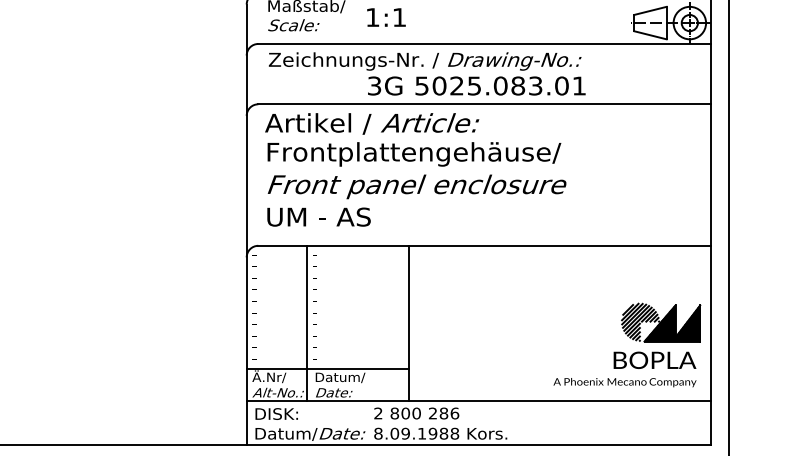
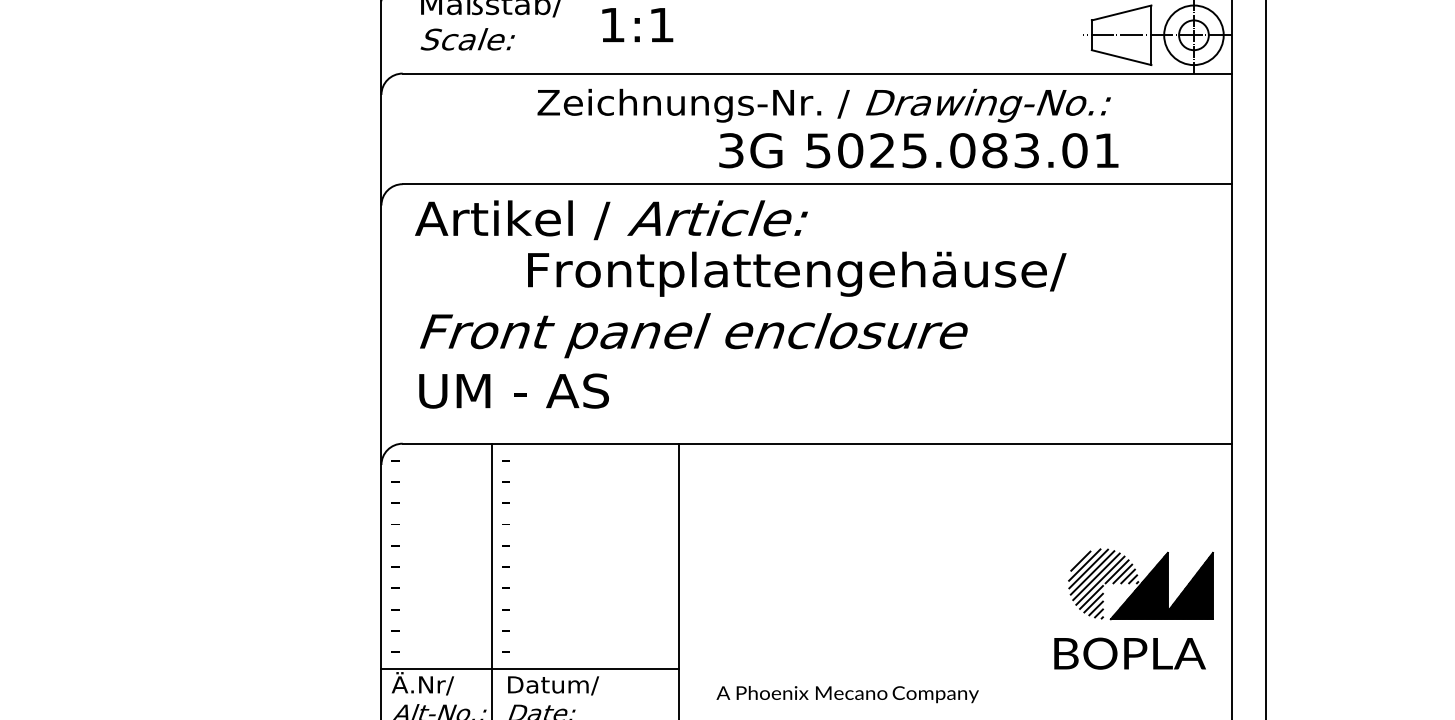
text: (427, 73) -> (828, 127), moved
text: (414, 154) -> (797, 274), moved
text: (624, 382) -> (846, 694), moved

